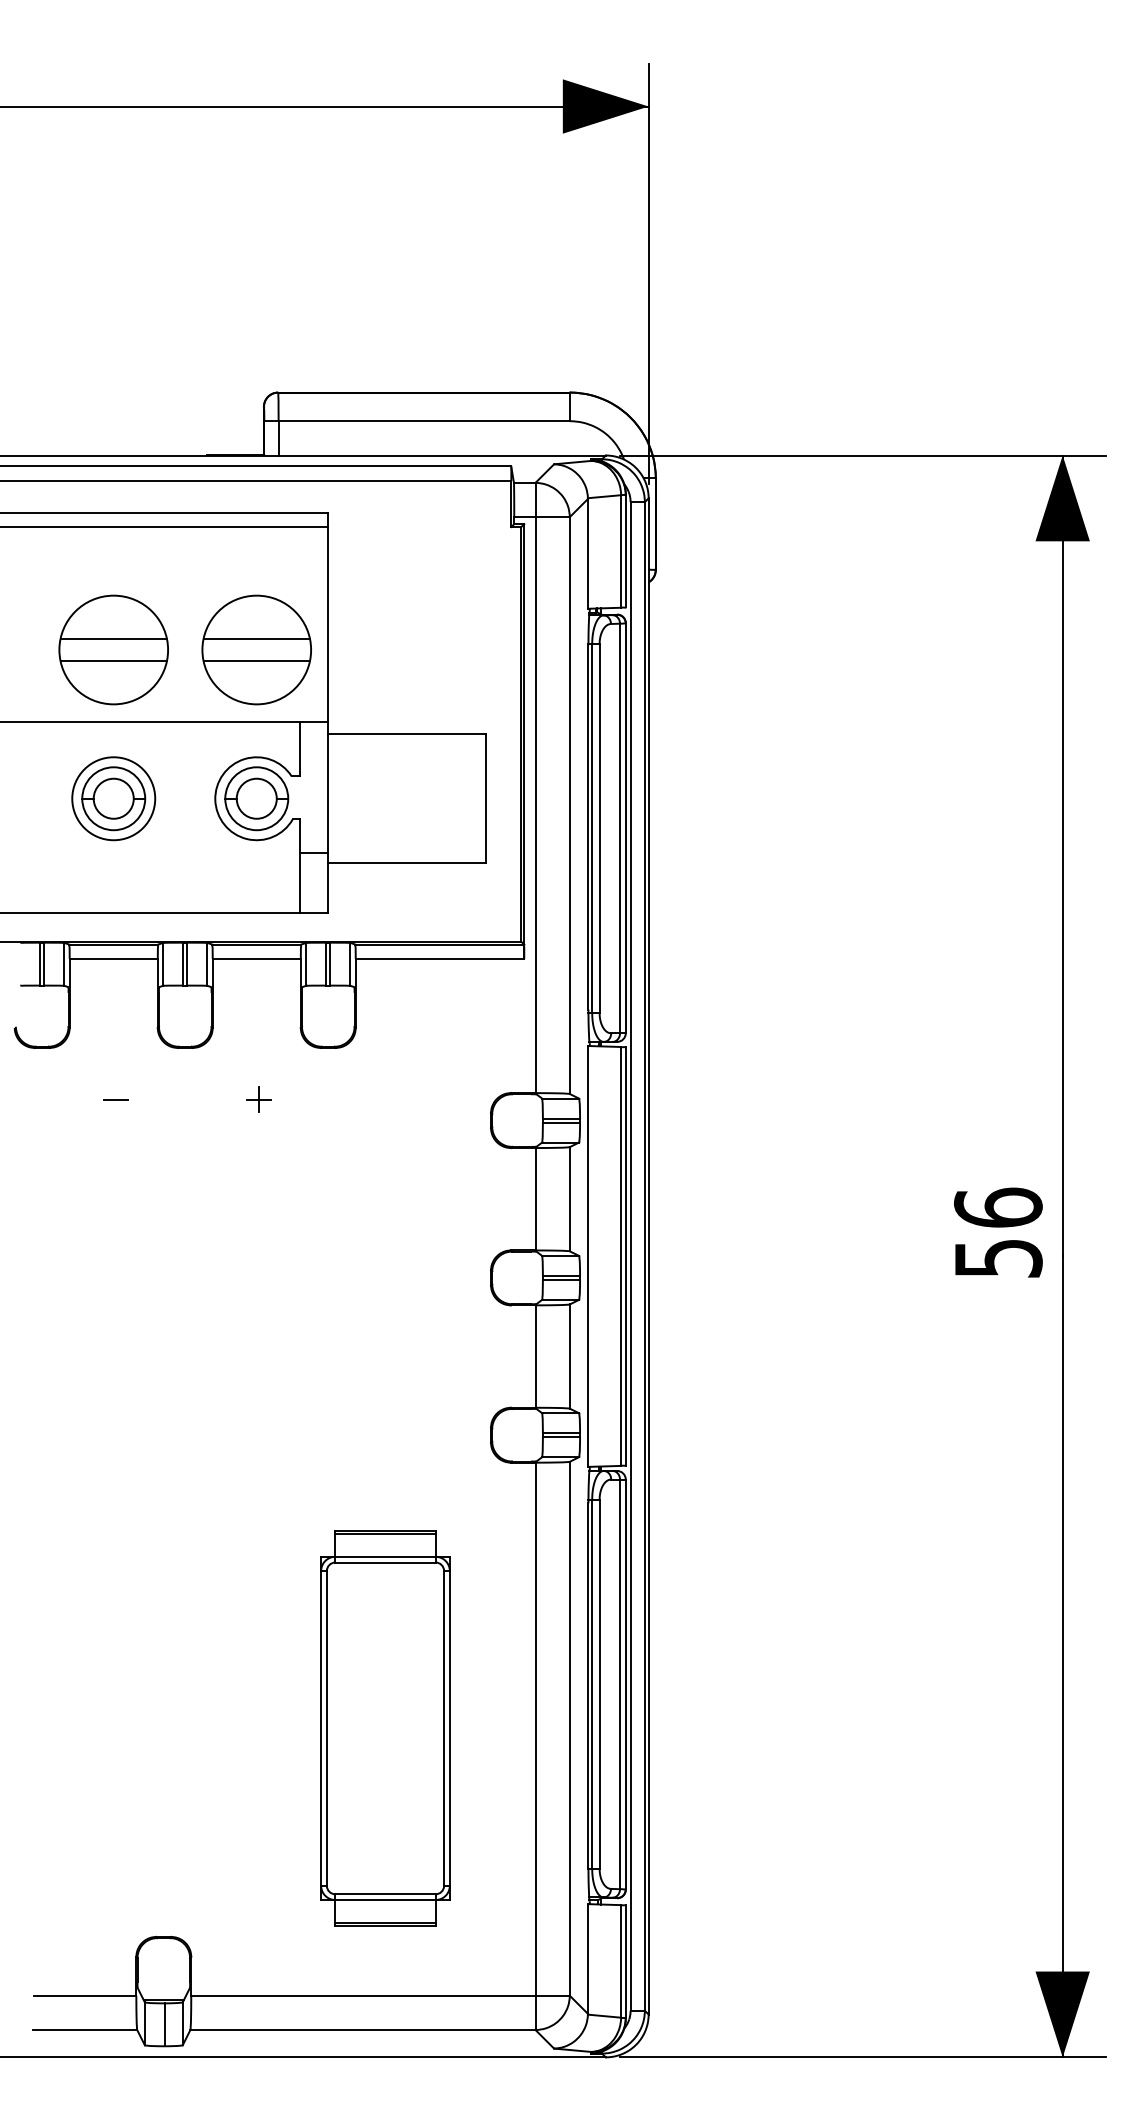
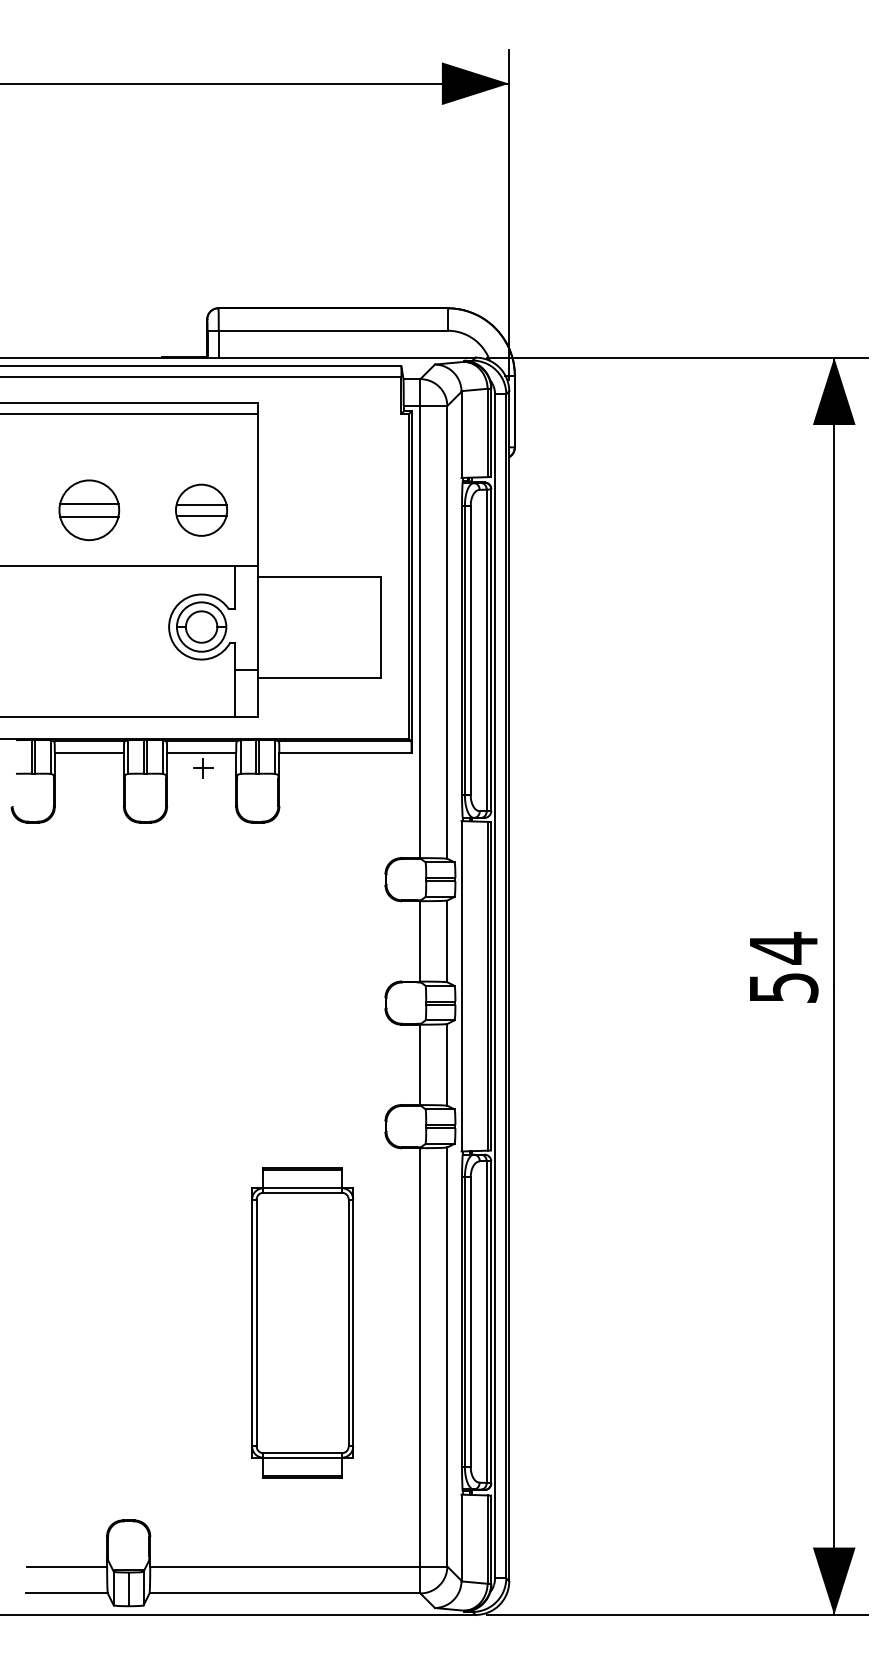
part: (113, 649) -> (89, 509), size x0.7
part: (256, 649) -> (201, 509), size x0.6
part: (113, 798) -> (89, 626), removed
line: (115, 1099) -> (90, 863), removed
part: (258, 1099) -> (203, 768), moved
text: (998, 1208) -> (783, 948), 56 -> 54
part: (385, 1728) -> (302, 1323), moved

